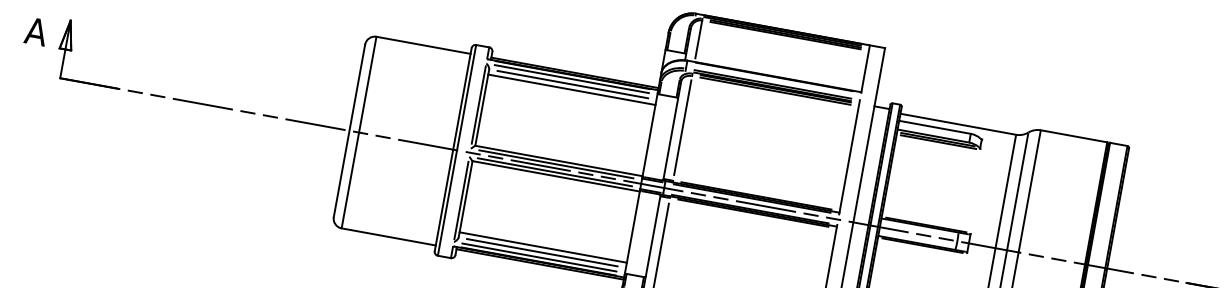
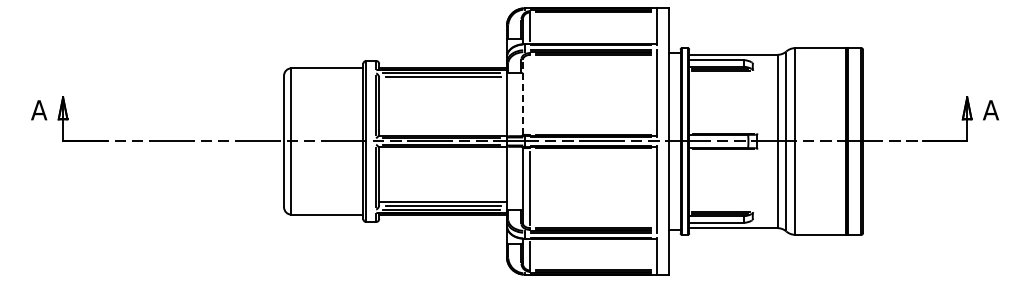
line: (571, 89) -> (442, 81), removed
line: (683, 127) -> (530, 94), removed
line: (672, 129) -> (522, 97), solid -> dashed

